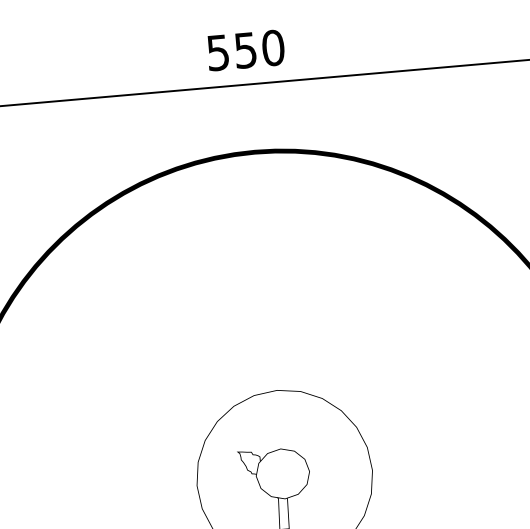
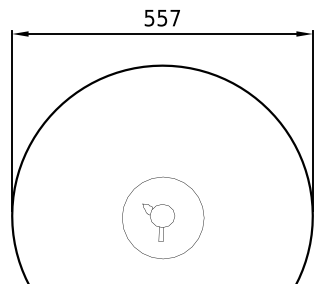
text: (273, 46) -> (175, 17), 550 -> 557

